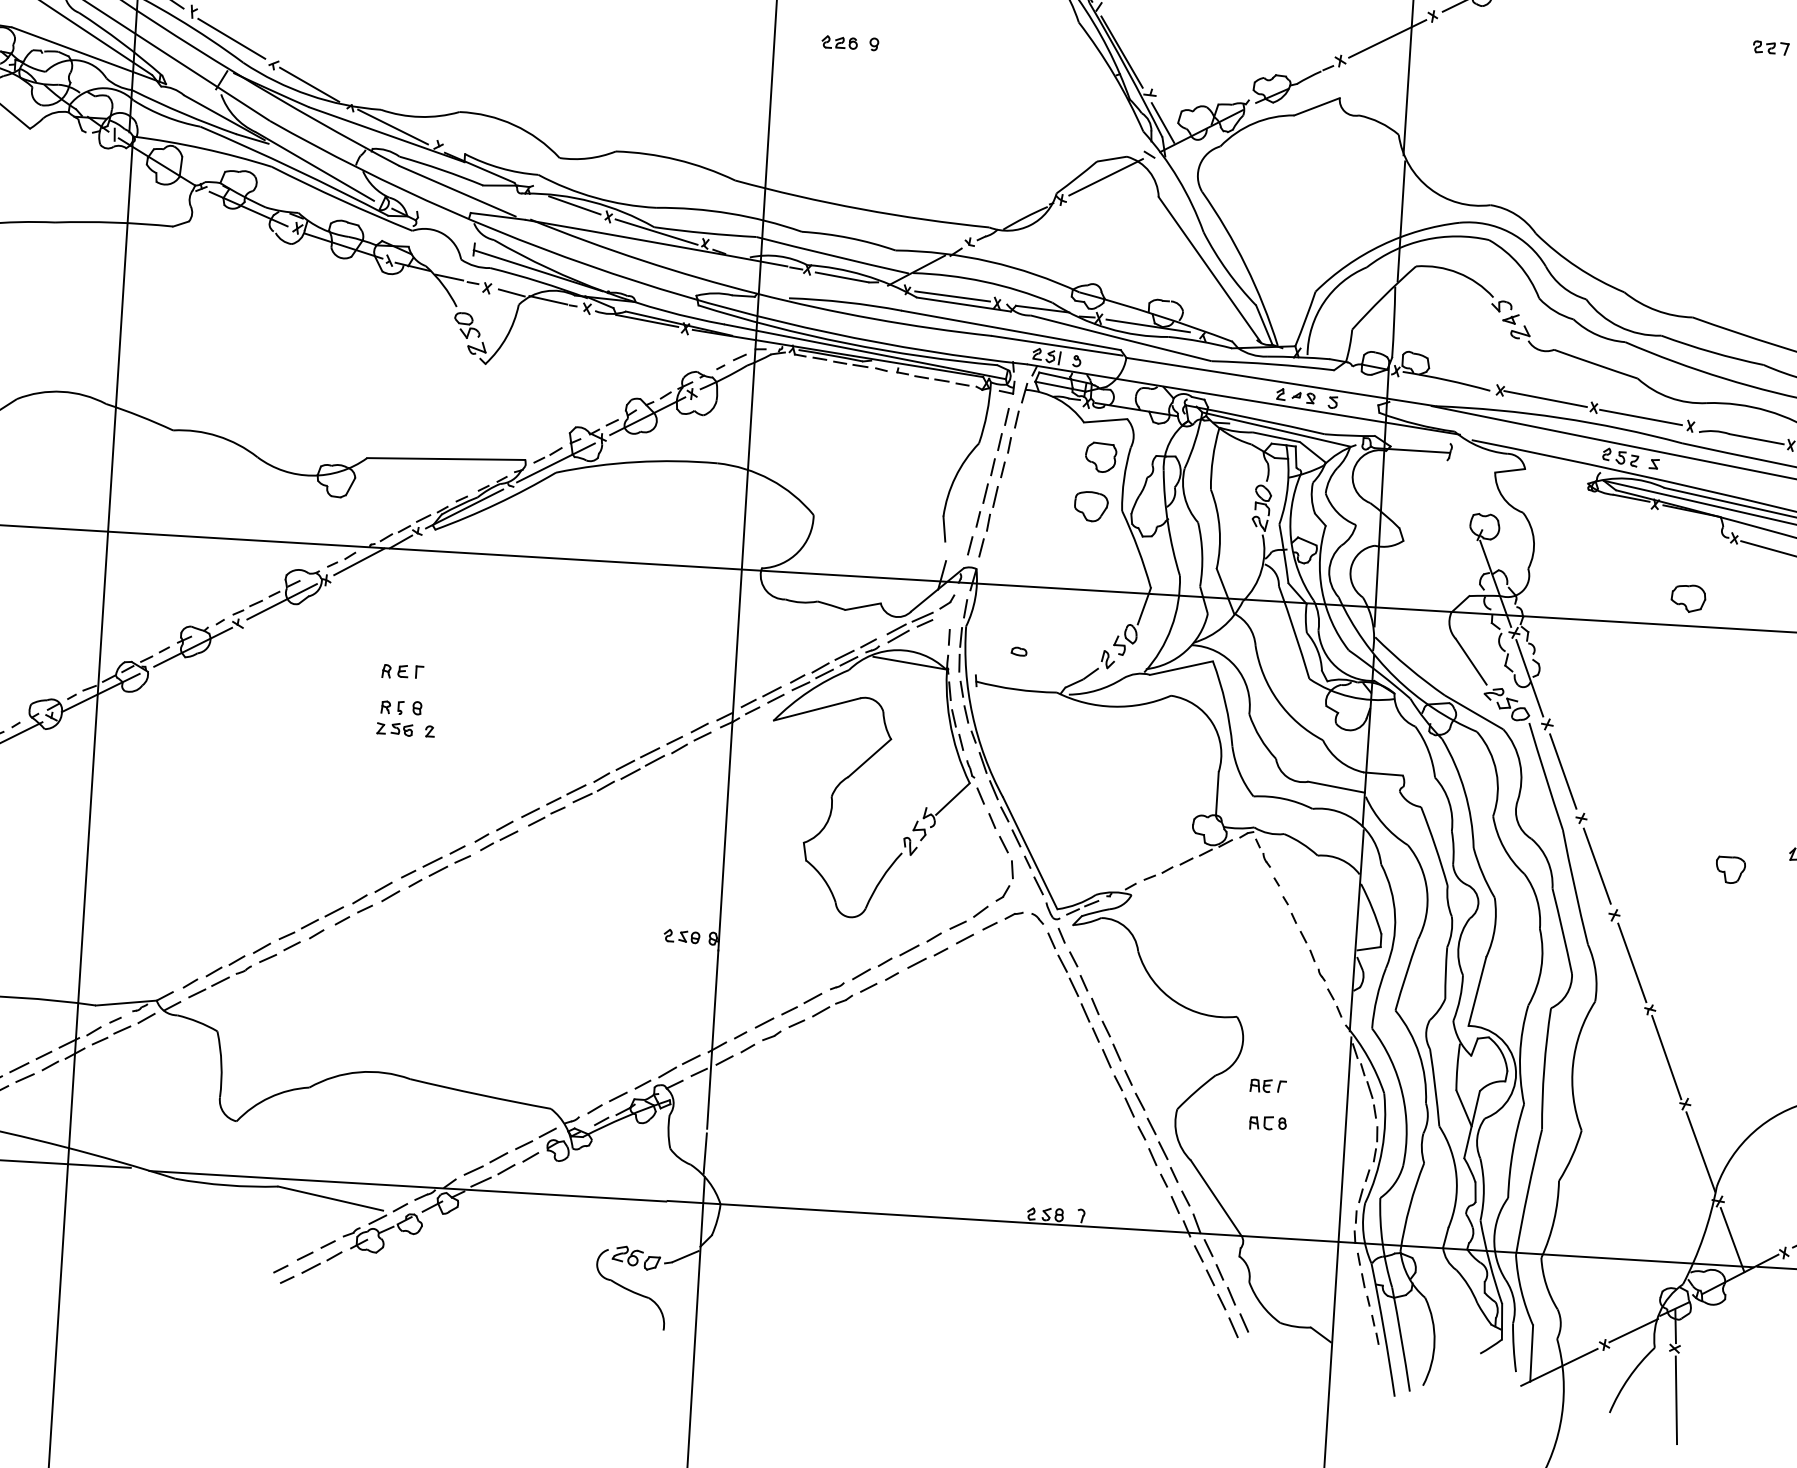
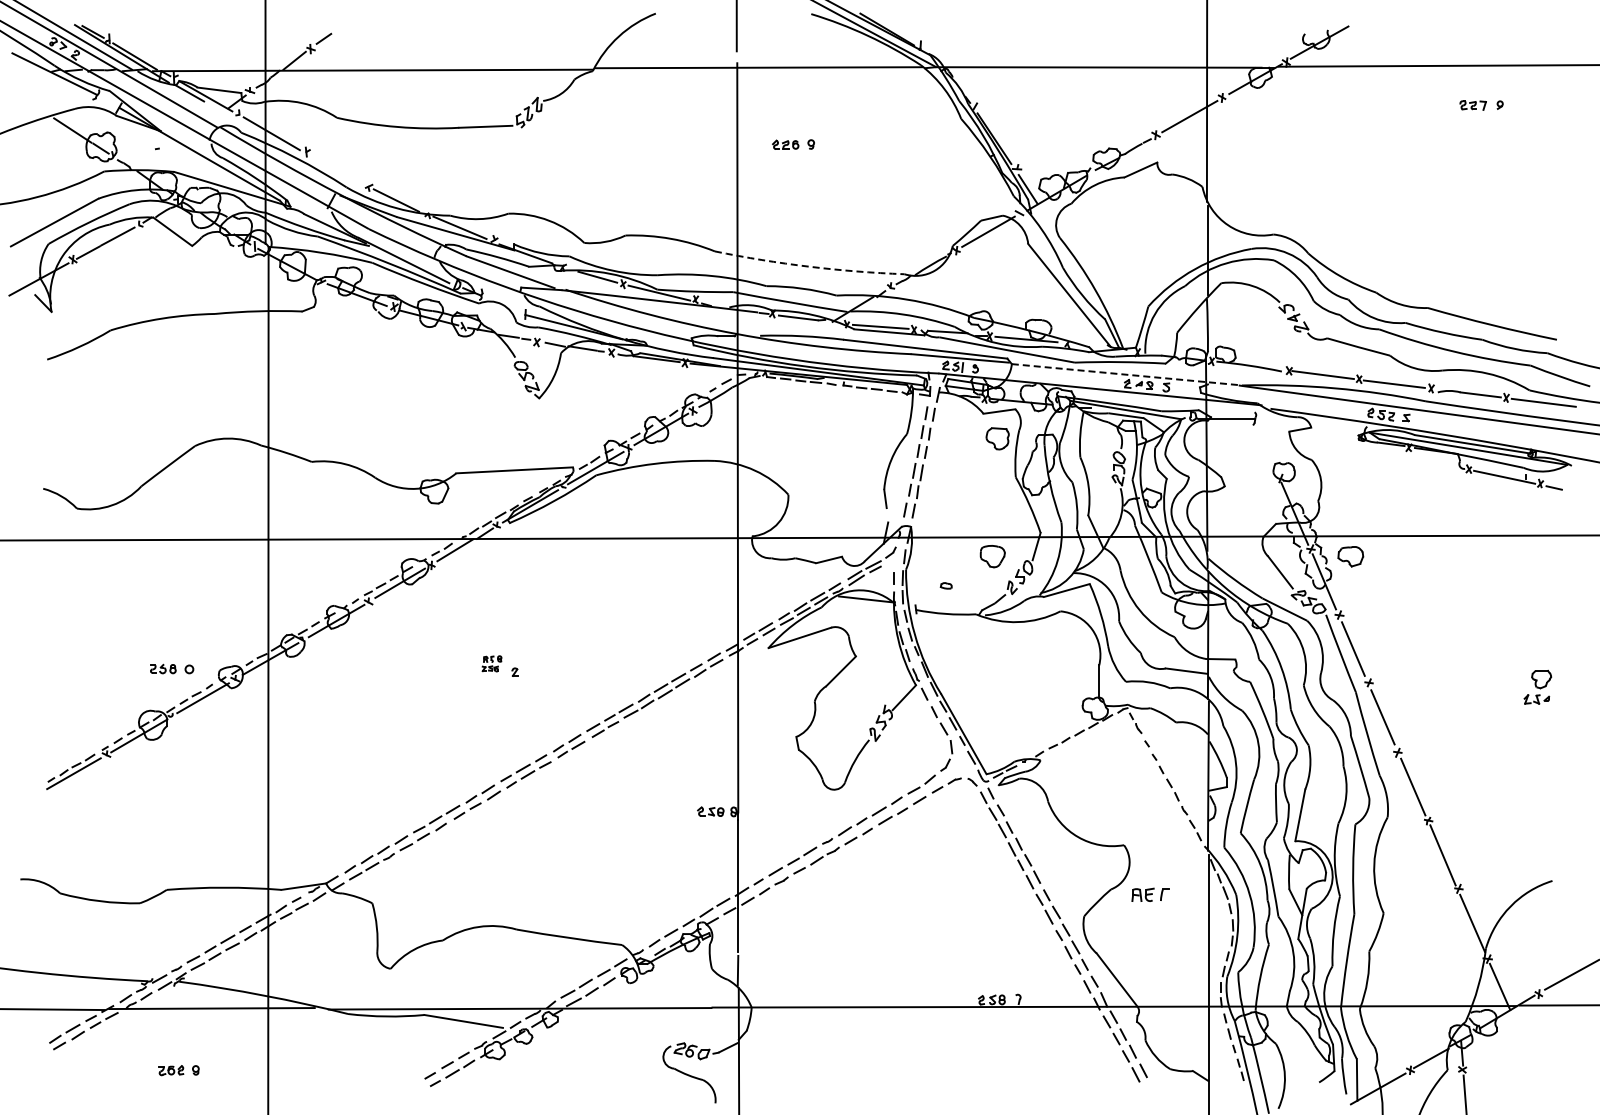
line: (231, 39) -> (336, 170), removed
arc: (861, 208) -> (809, 266), solid -> dashed
line: (1281, 381) -> (1127, 374), solid -> dashed
part: (1090, 506) -> (992, 556), moved
part: (1688, 598) -> (1350, 556), moved
part: (401, 671) -> (491, 629), removed
part: (398, 717) -> (491, 663), size x0.6
part: (1730, 869) -> (1481, 713), removed
part: (1267, 1085) -> (1149, 894), size x1.4
part: (1267, 1122) -> (1151, 921), removed

